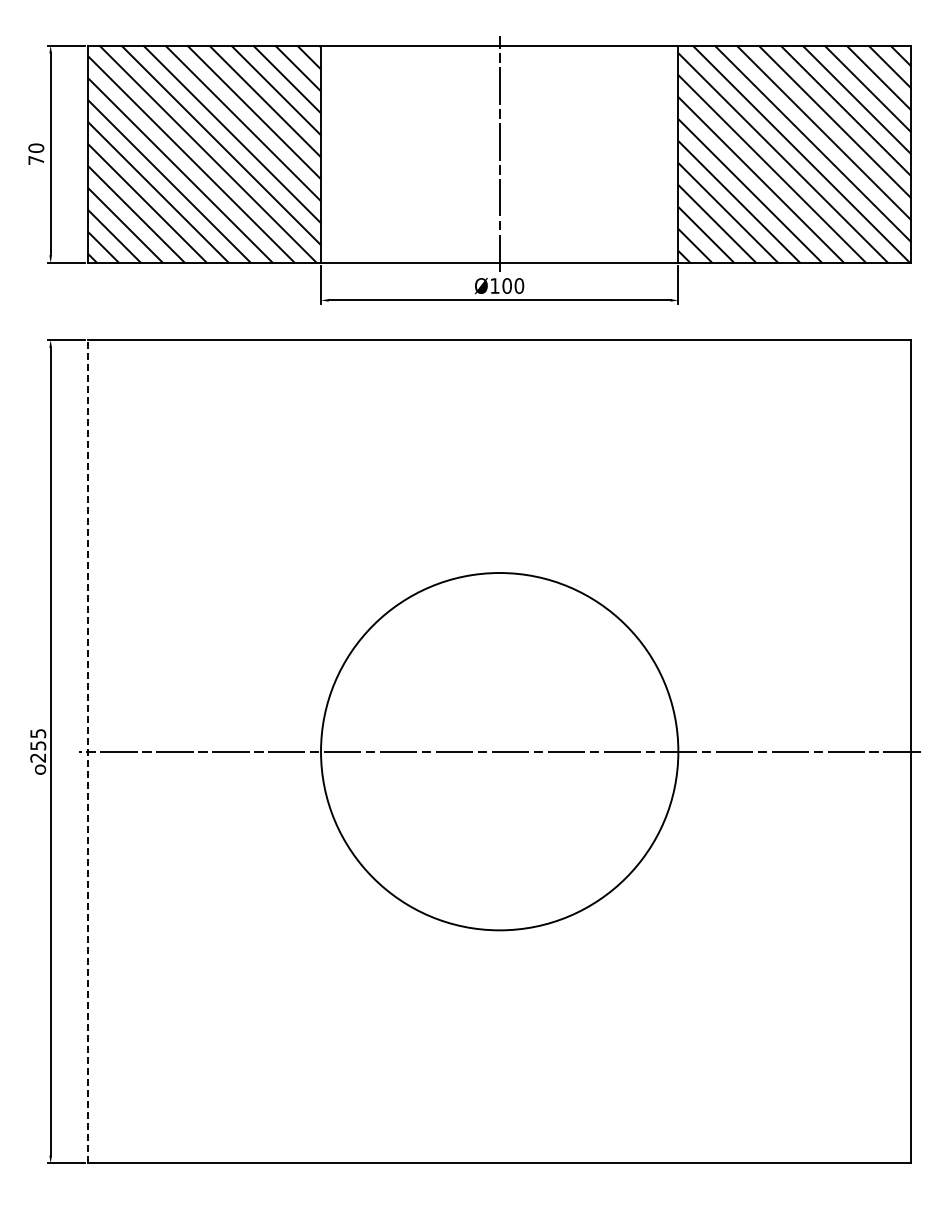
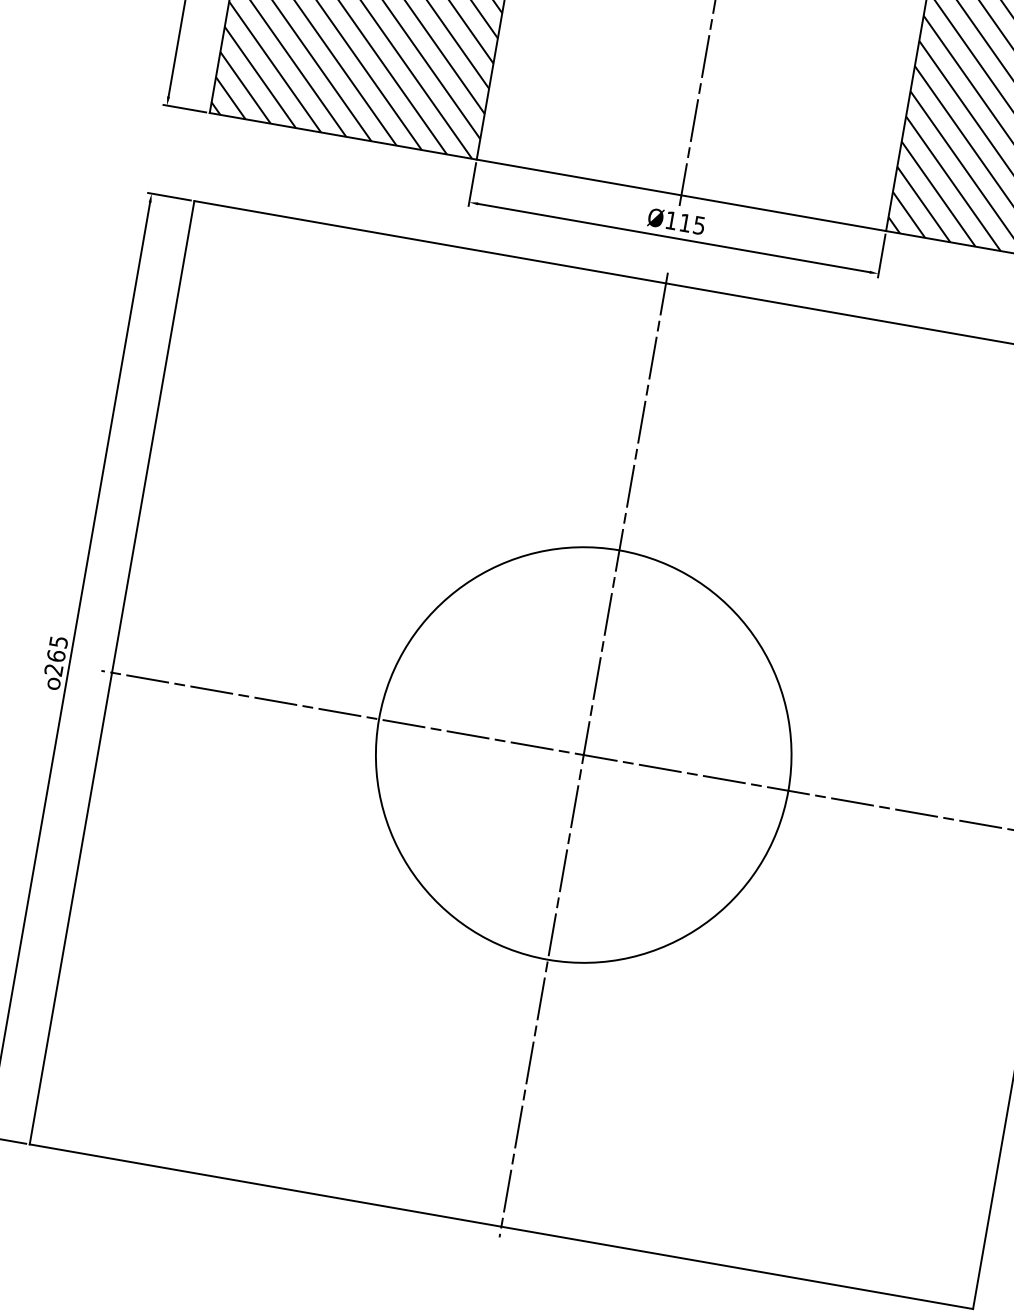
text: (513, 285) -> (692, 223), Ø100 -> Ø115
text: (38, 745) -> (56, 655), 255 -> 265
line: (87, 751) -> (111, 672), dashed -> solid
line: (499, 751) -> (583, 754), added

